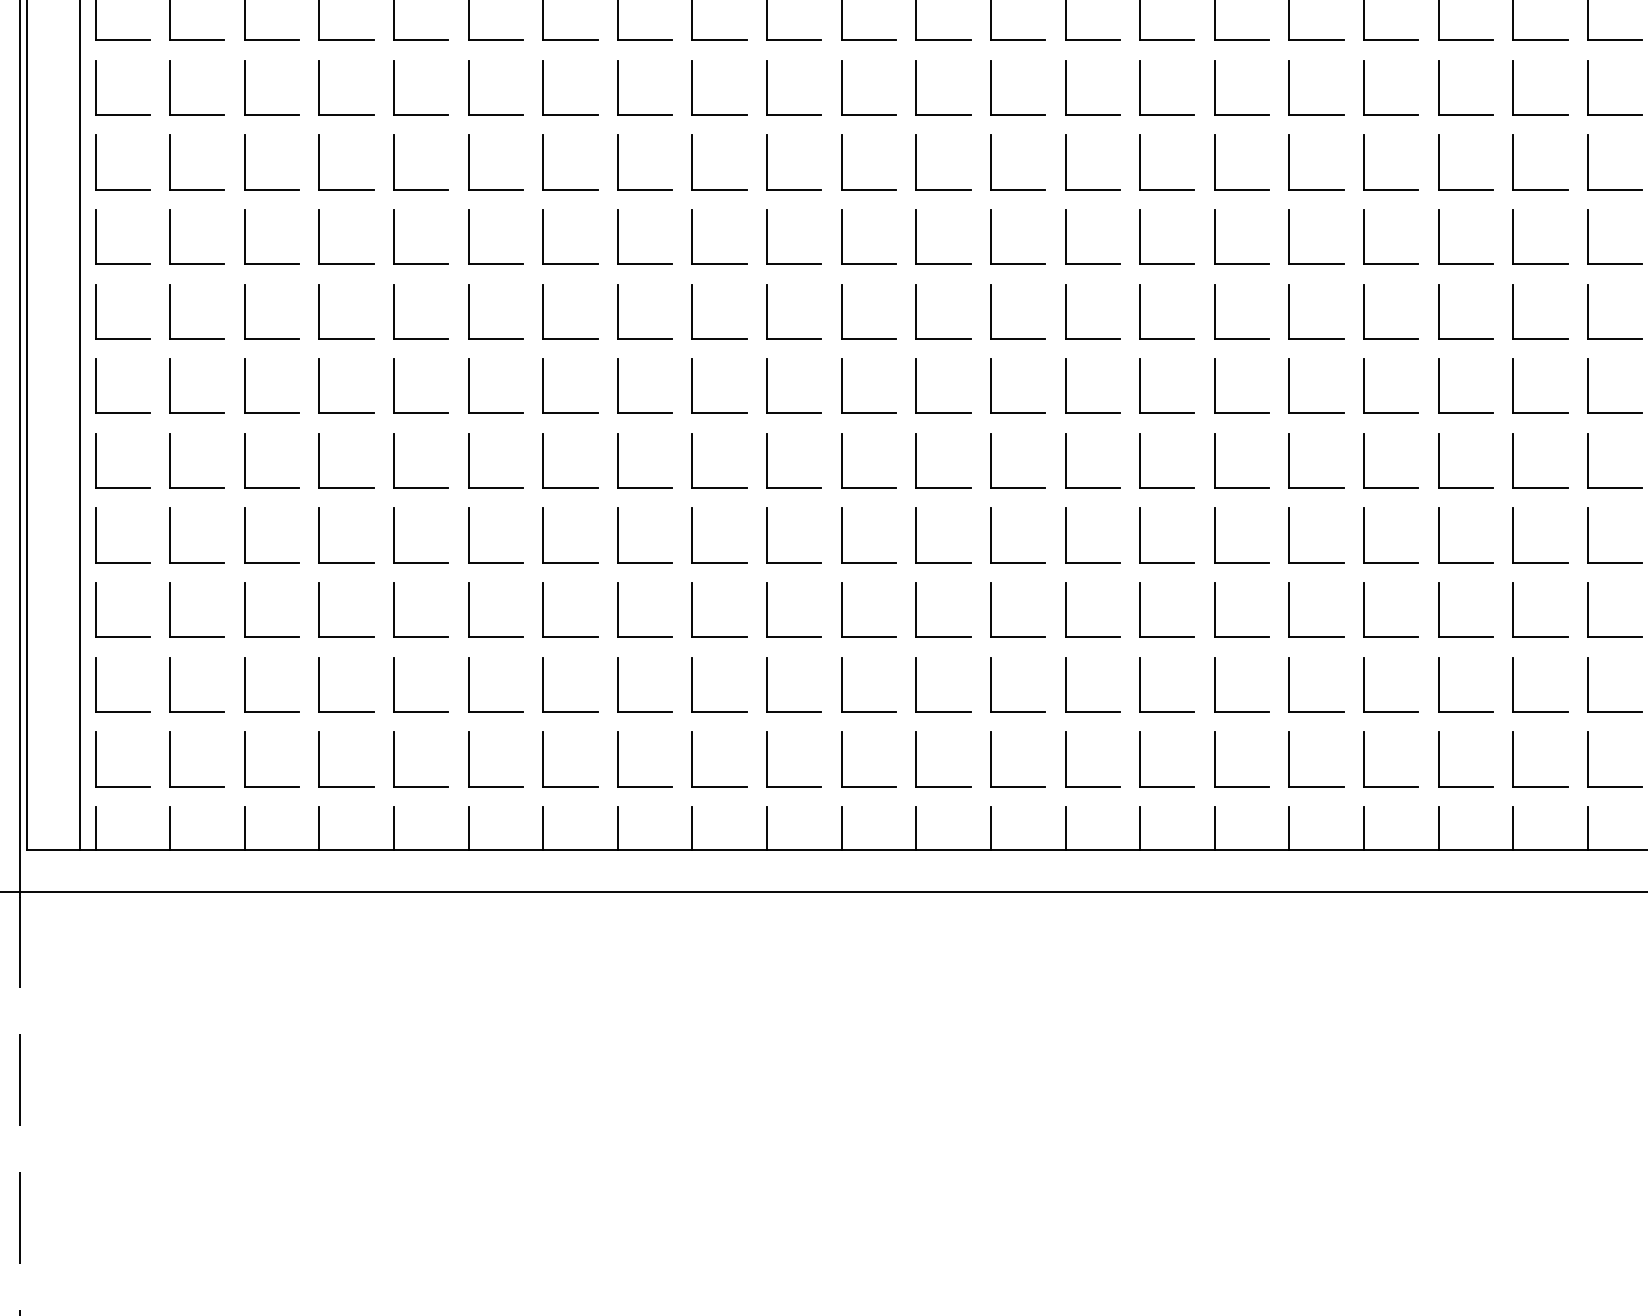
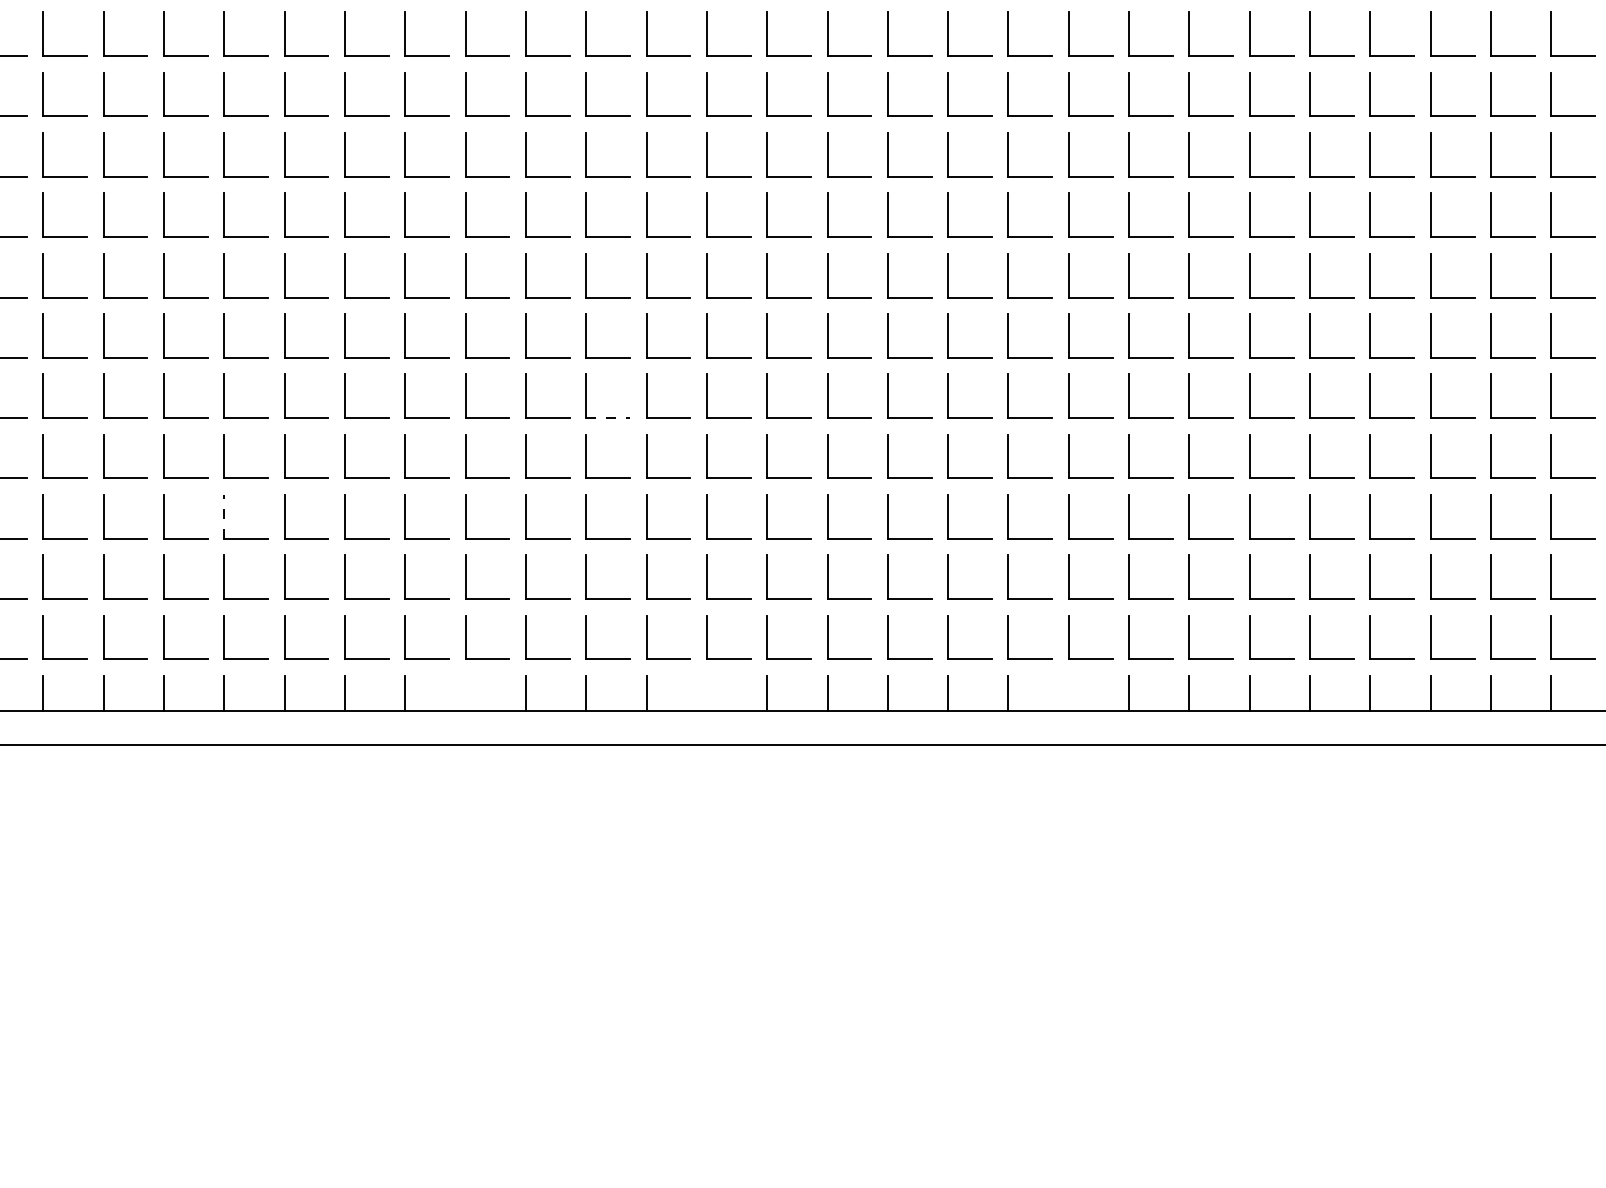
line: (869, 488) -> (608, 418), solid -> dashed
line: (394, 609) -> (224, 516), solid -> dashed
line: (692, 827) -> (465, 692), removed
line: (990, 827) -> (706, 692), removed
line: (1438, 827) -> (1068, 692), removed

